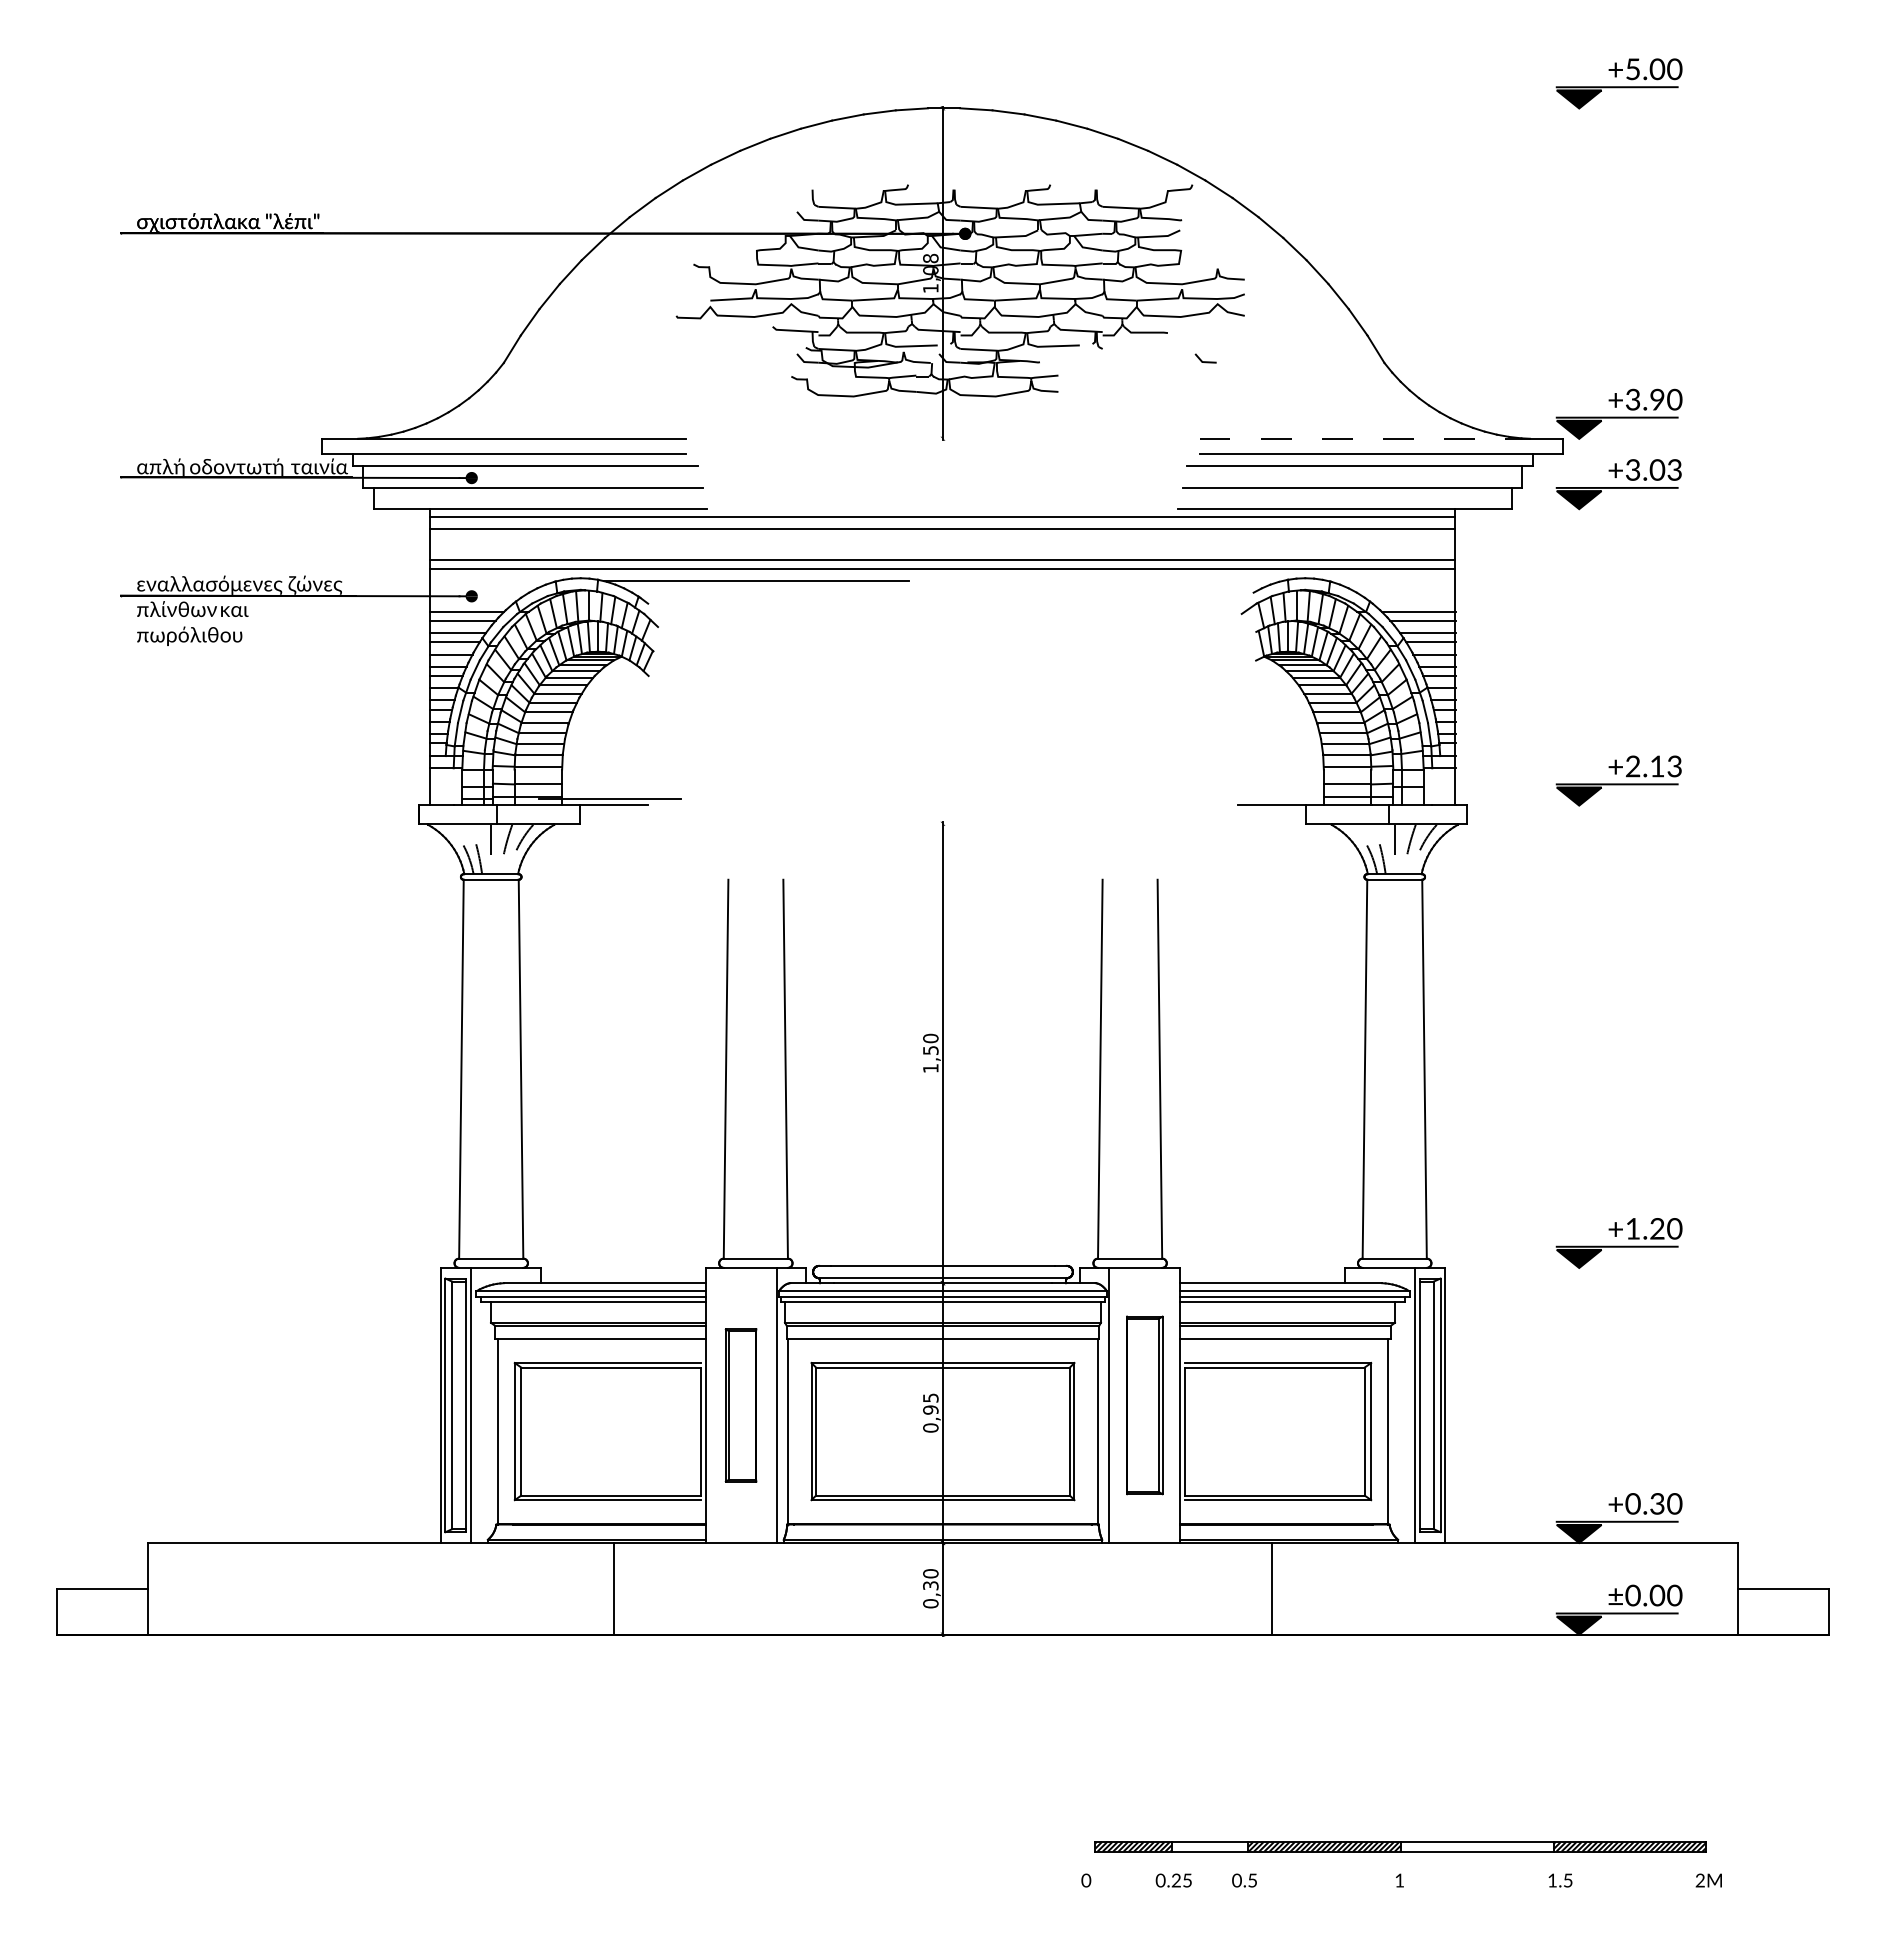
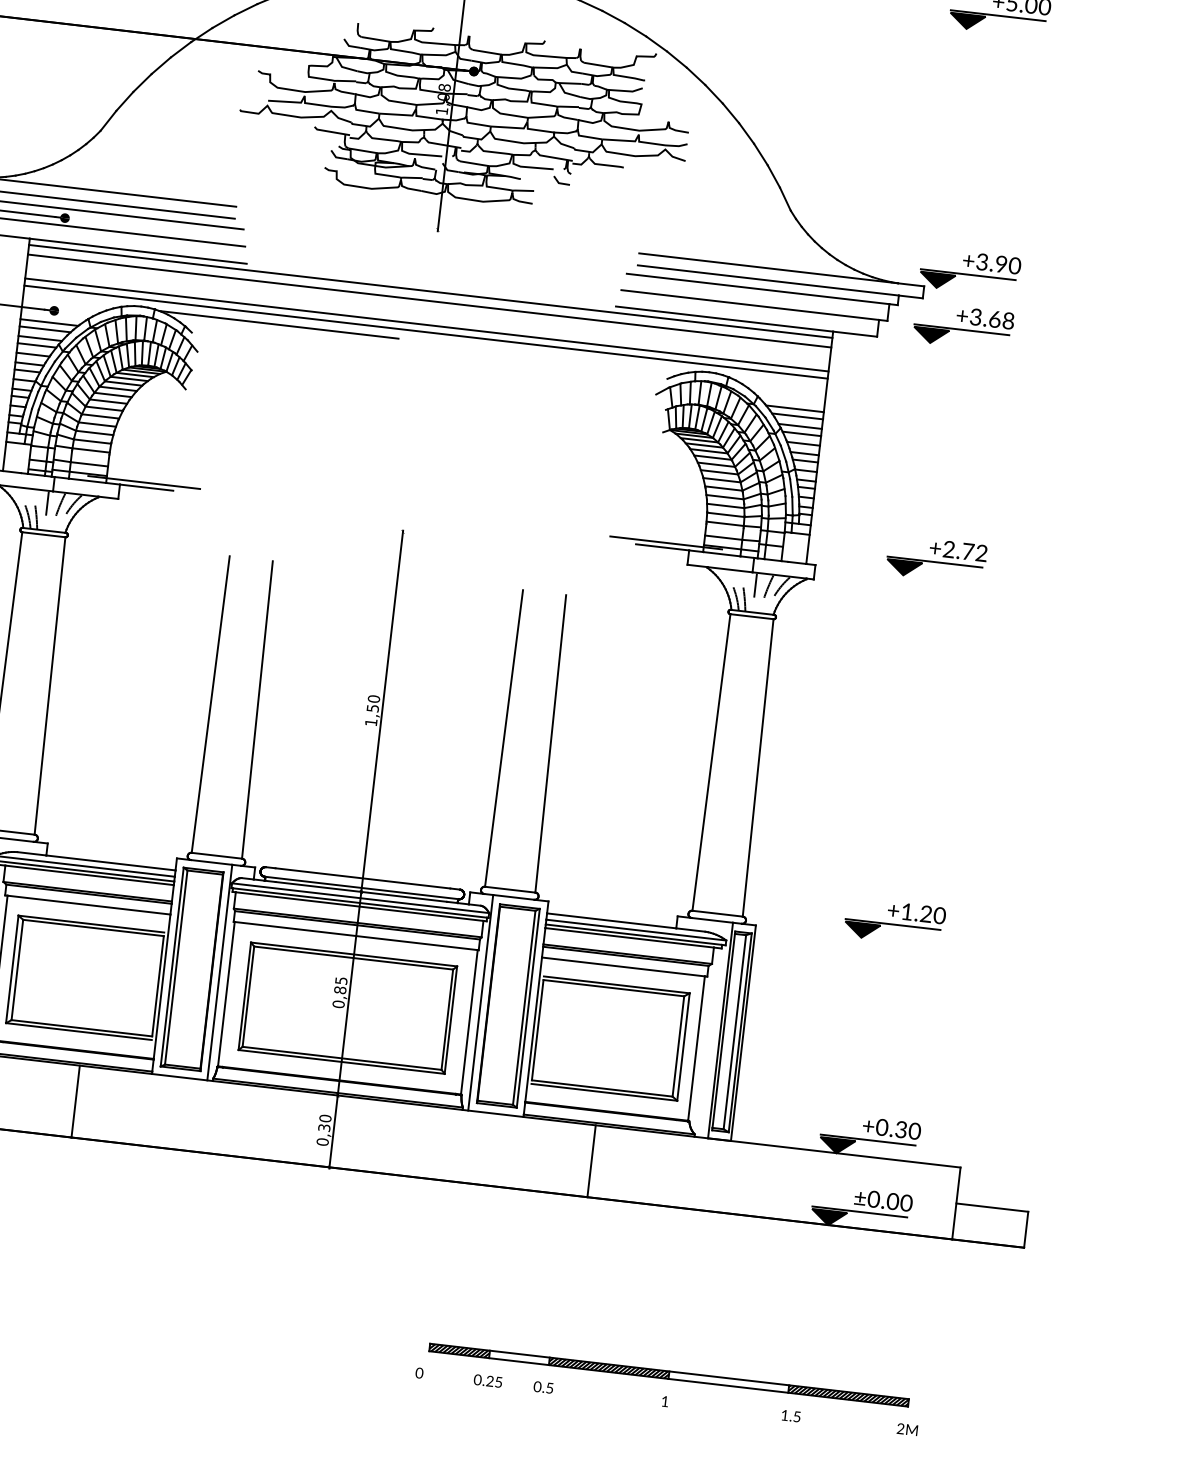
line: (1205, 361) -> (561, 182), moved
line: (1365, 438) -> (769, 268), dashed -> solid
text: (1665, 469) -> (1001, 319), +3.03 -> +3.68
text: (1665, 766) -> (974, 552), +2.13 -> +2.72
line: (1275, 799) -> (665, 542), added
part: (740, 1405) -> (191, 969), size x1.67
part: (1144, 1405) -> (508, 1006), size x1.43
text: (930, 1409) -> (340, 989), 0,95 -> 0,85

